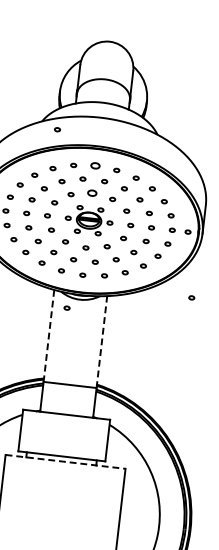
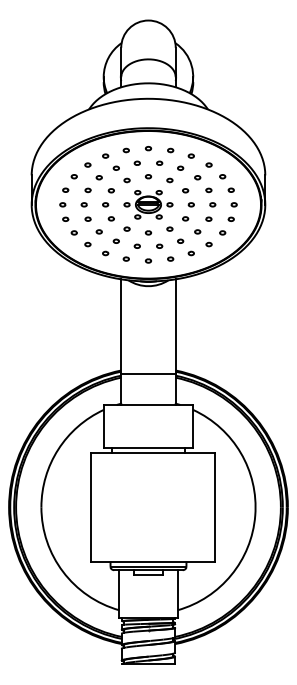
part: (57, 129) -> (105, 115), removed
part: (95, 165) -> (148, 148), size x0.62
part: (92, 193) -> (148, 176), size x0.62
part: (187, 231) -> (249, 204), removed
part: (191, 297) -> (261, 270), removed
part: (66, 307) -> (135, 295), removed
line: (49, 336) -> (121, 327), dashed -> solid
line: (101, 341) -> (175, 326), dashed -> solid
line: (65, 461) -> (152, 452), dashed -> solid

